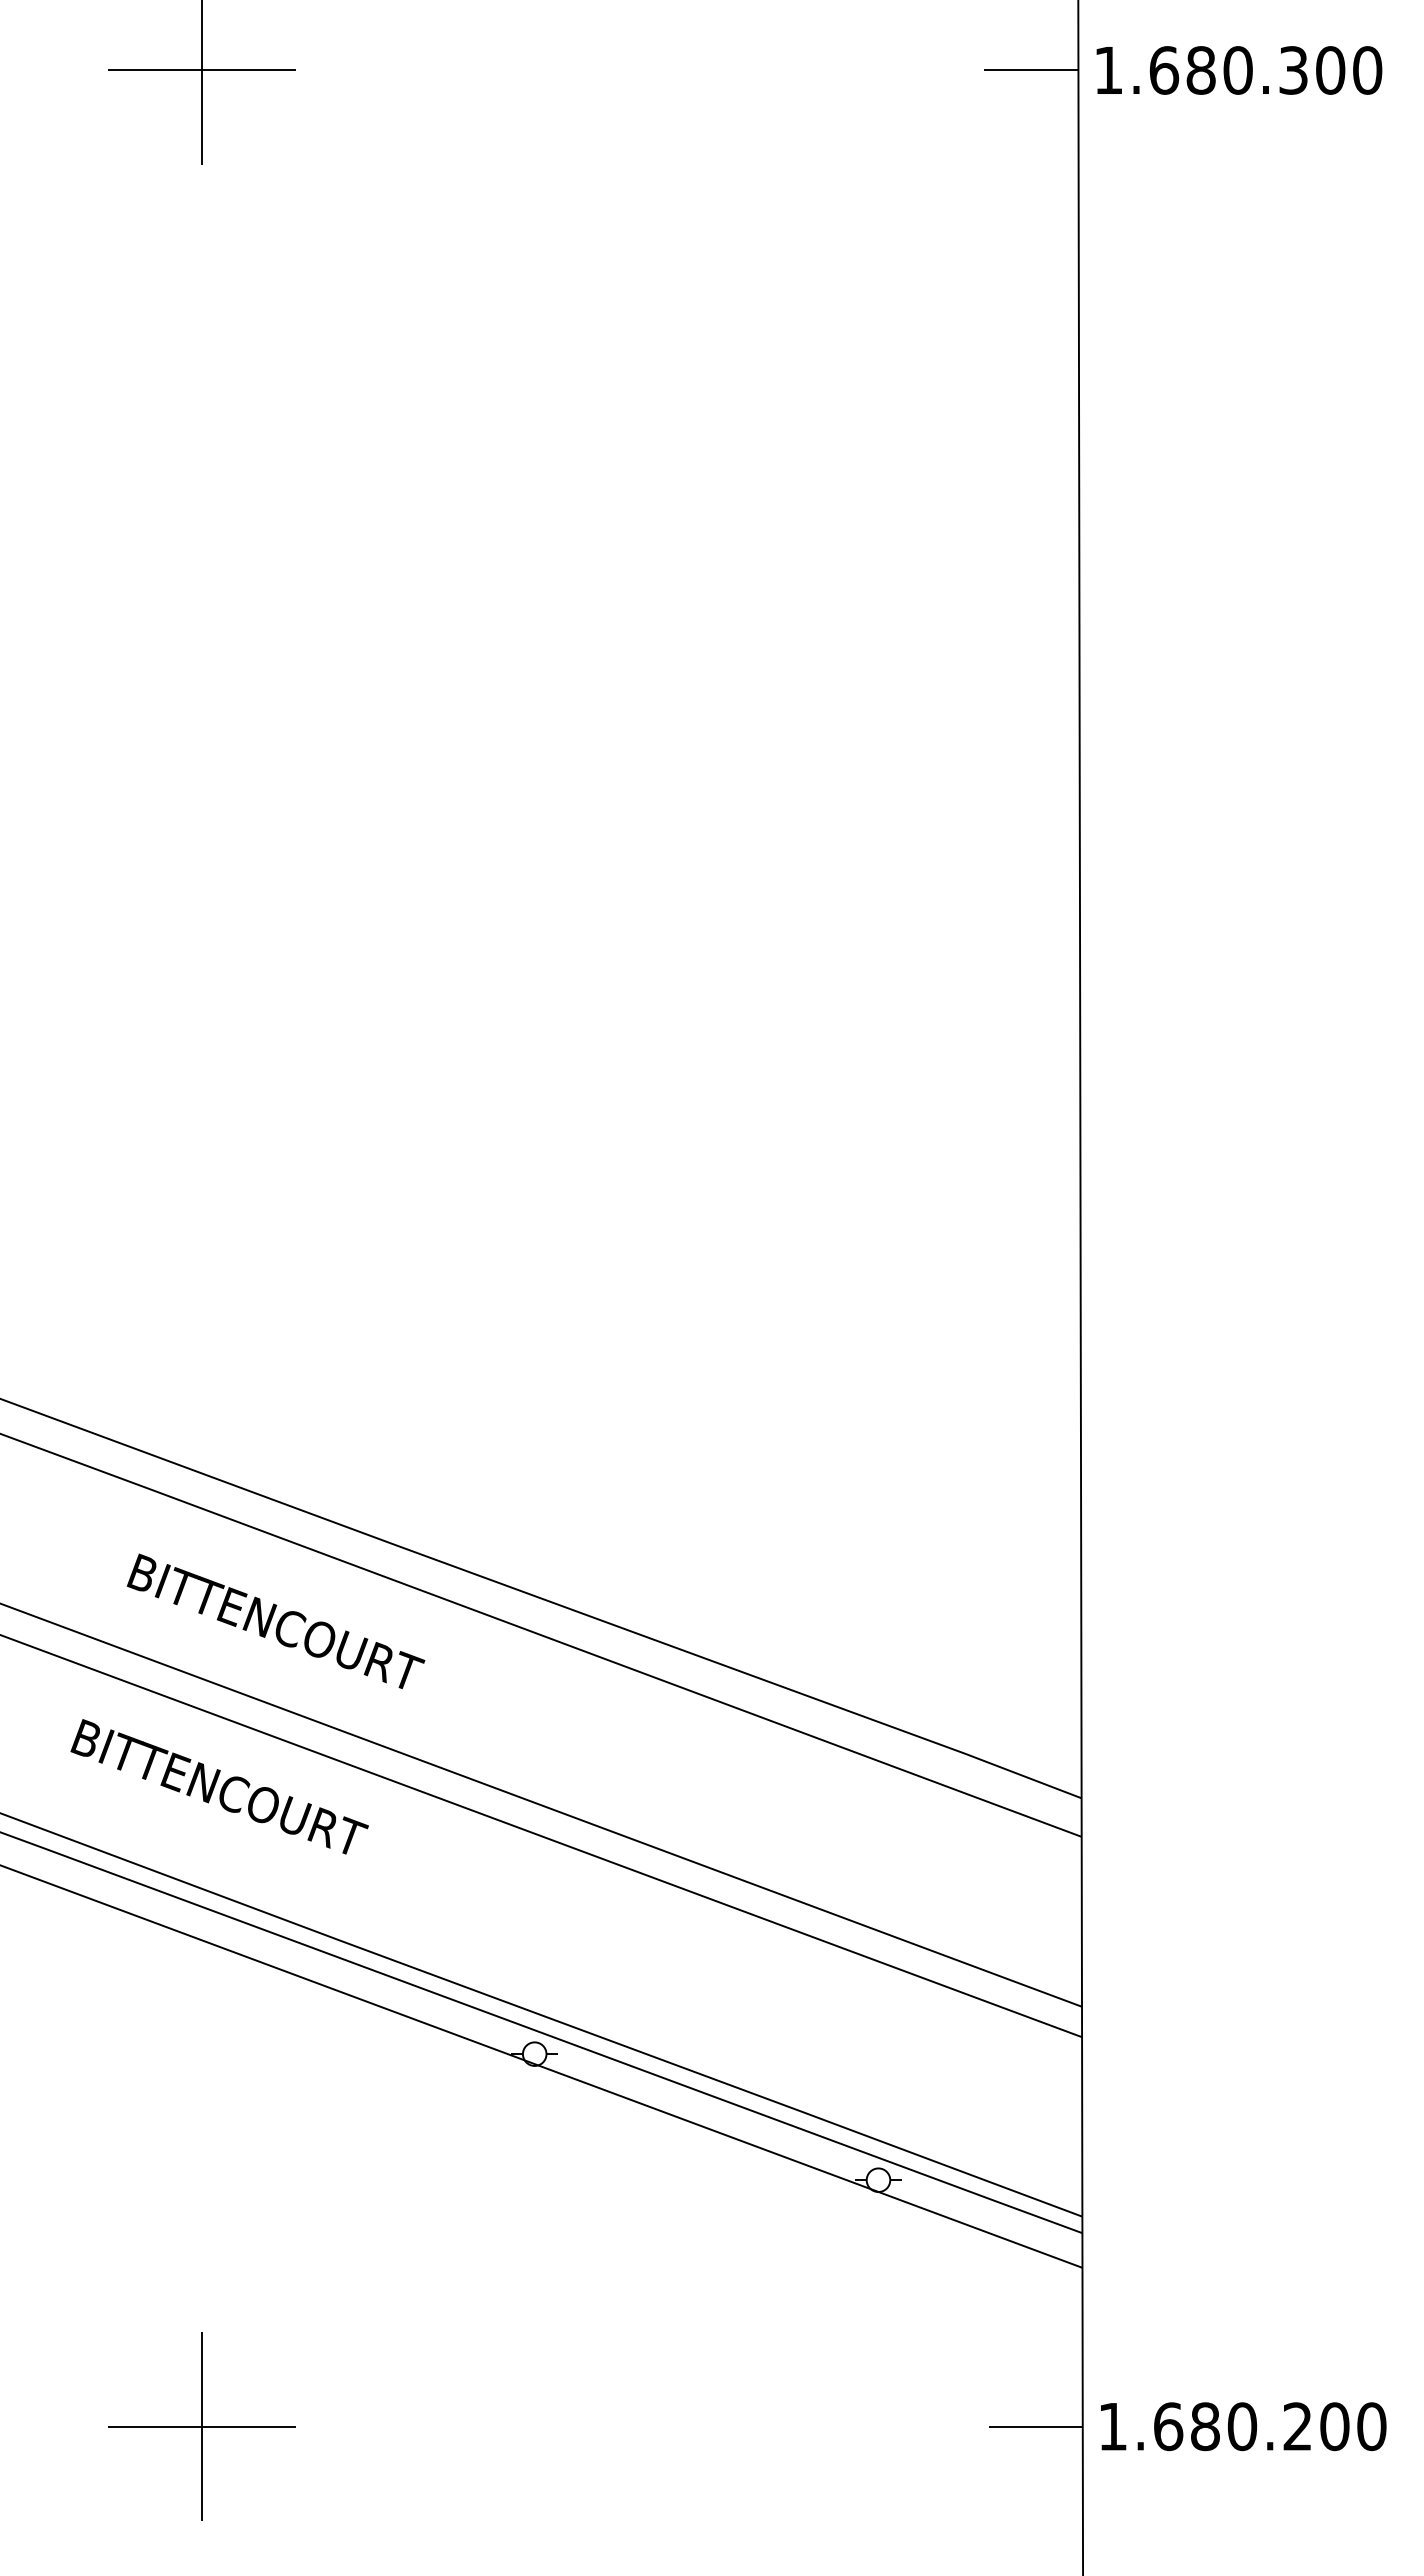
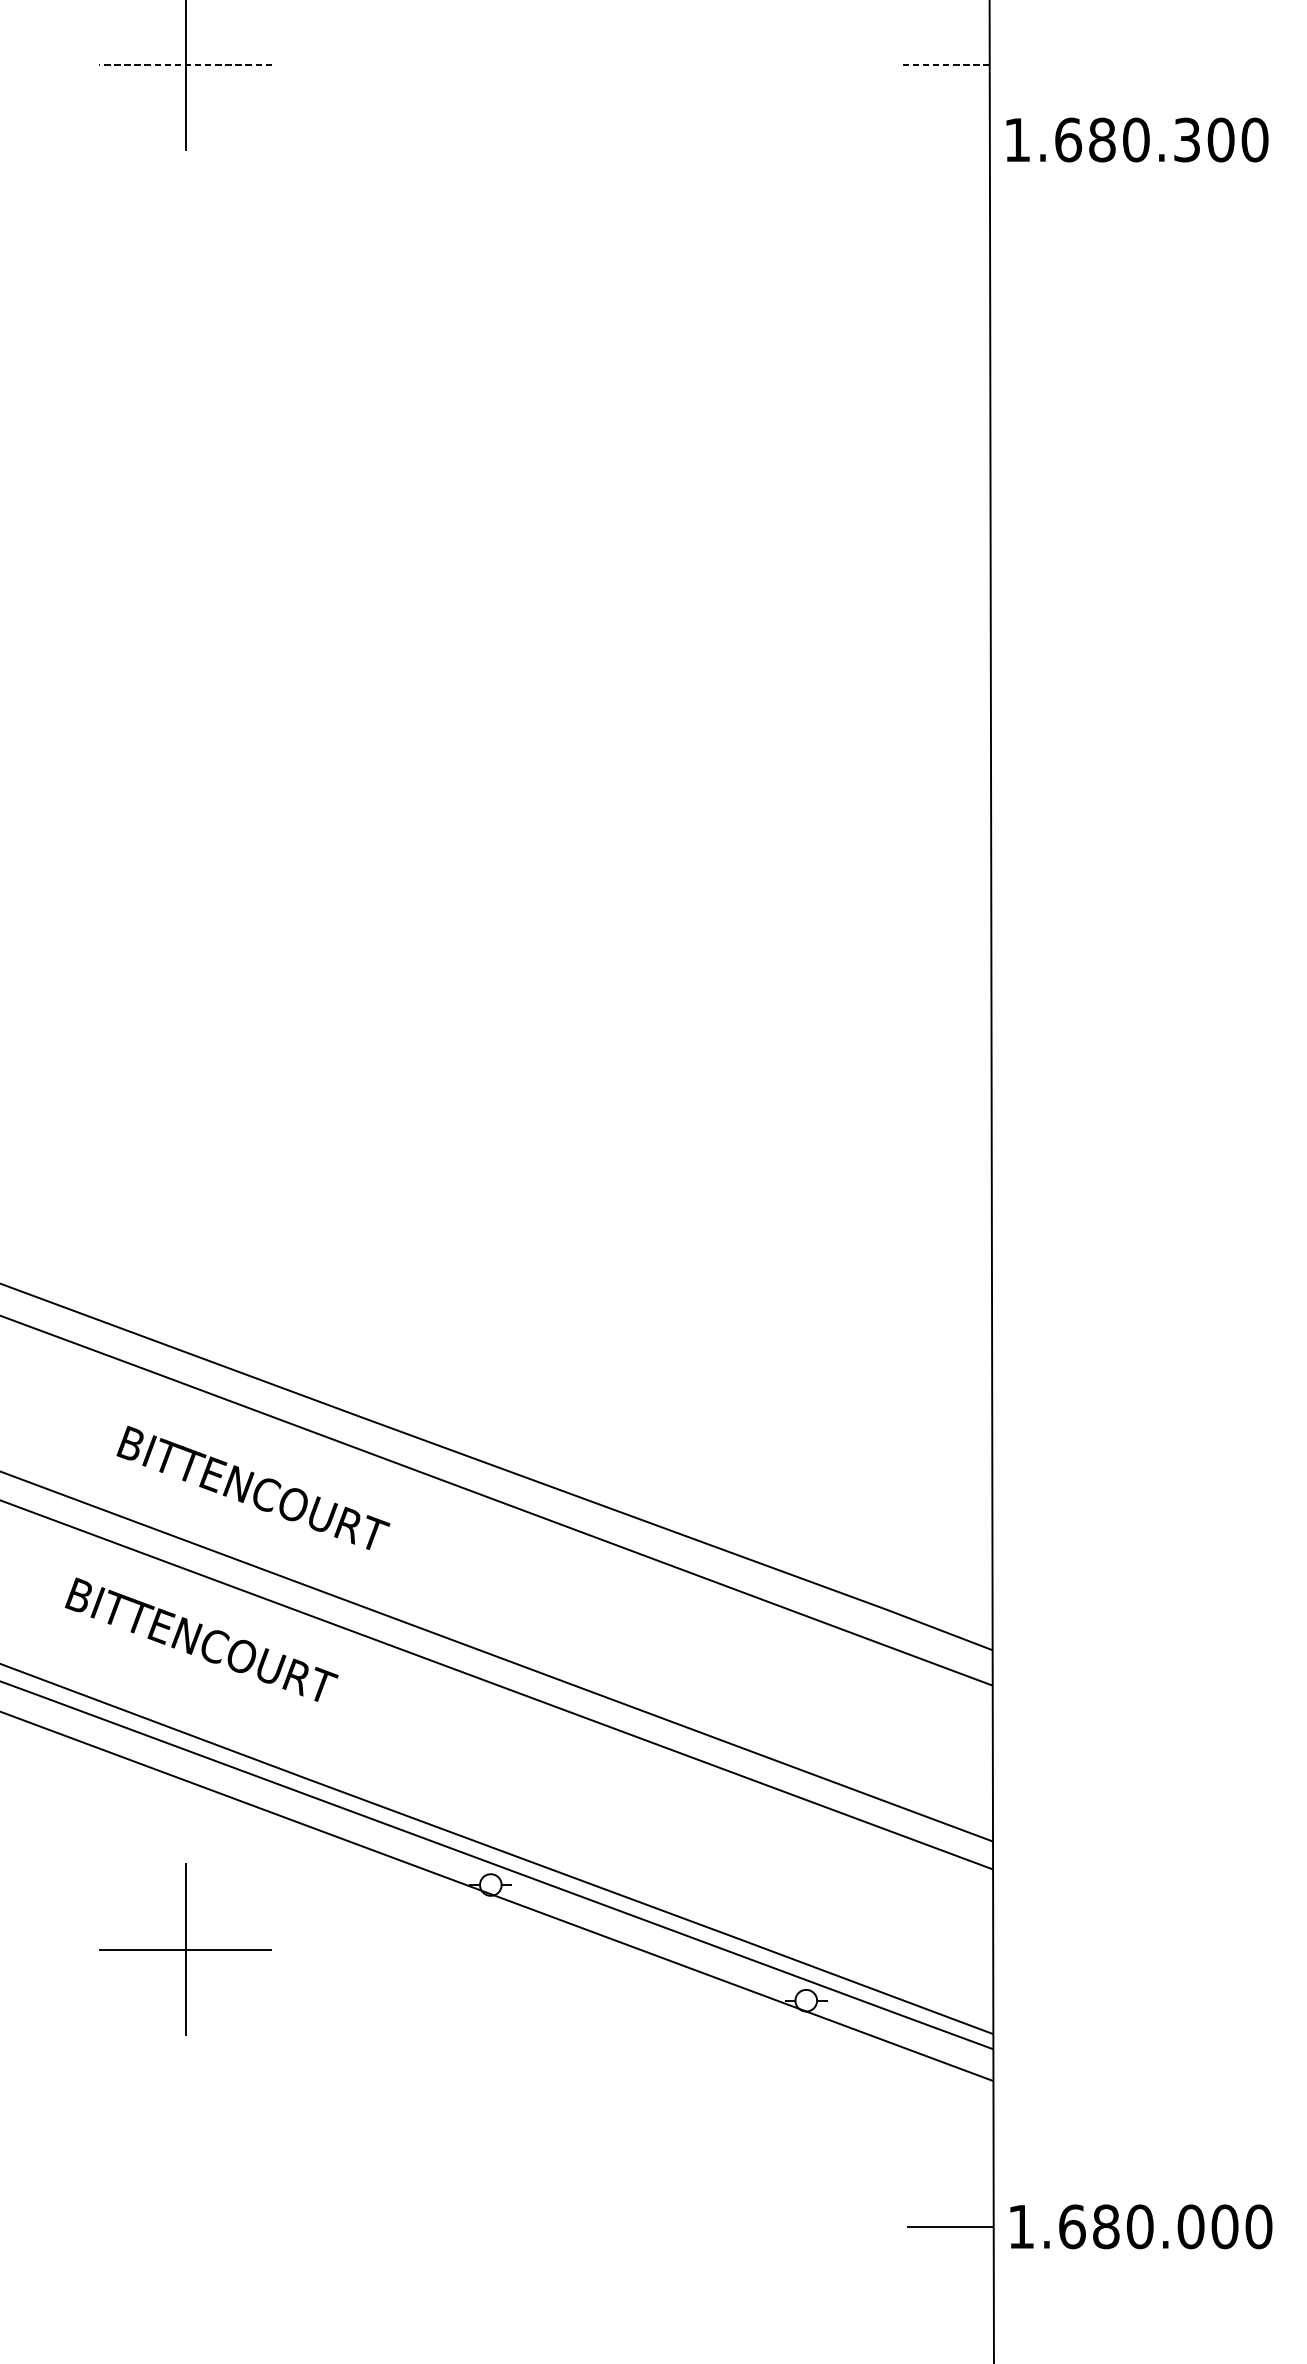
line: (201, 70) -> (185, 64), solid -> dashed
line: (1030, 70) -> (945, 64), solid -> dashed
text: (1239, 70) -> (1137, 140), moved
part: (201, 2426) -> (185, 1949), moved
text: (1297, 2426) -> (1190, 2226), 1.680.200 -> 1.680.000

